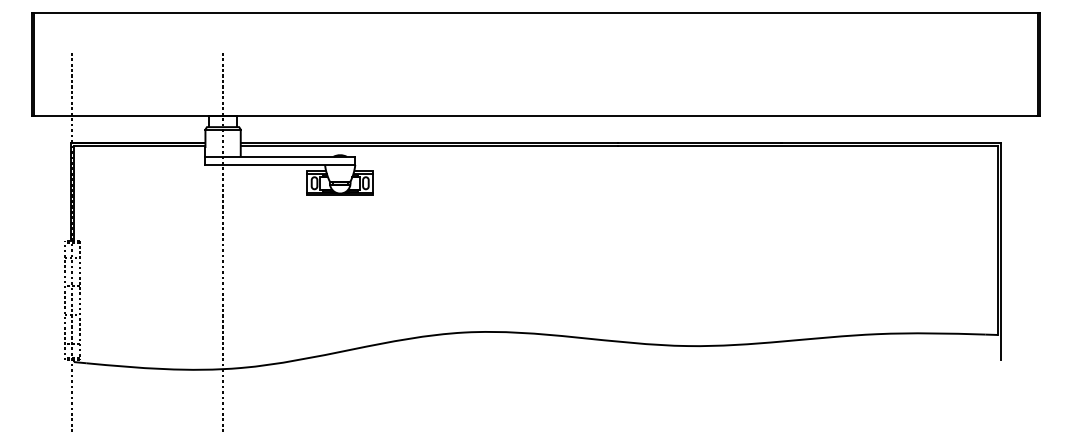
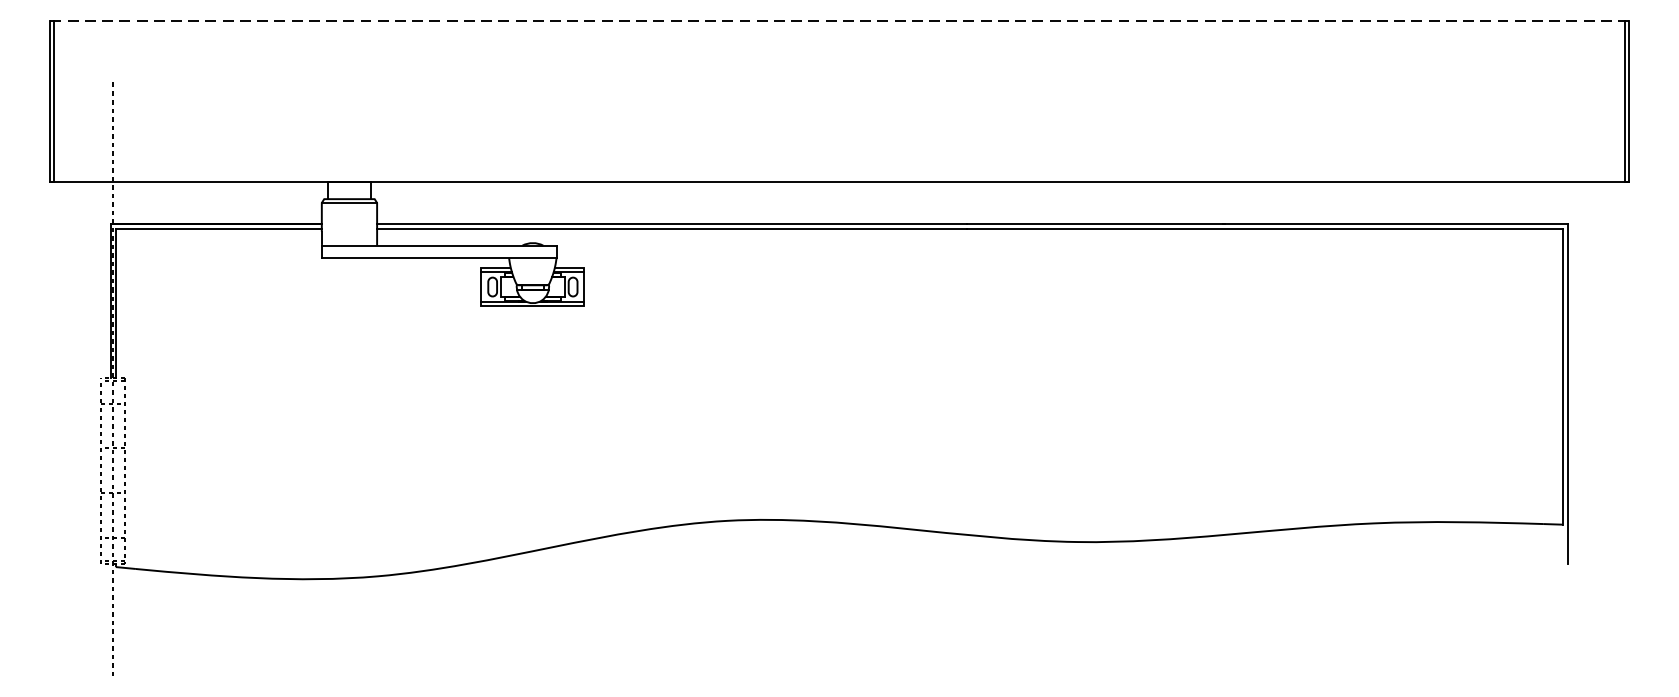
line: (536, 13) -> (840, 21), solid -> dashed
line: (223, 241) -> (350, 378), removed

